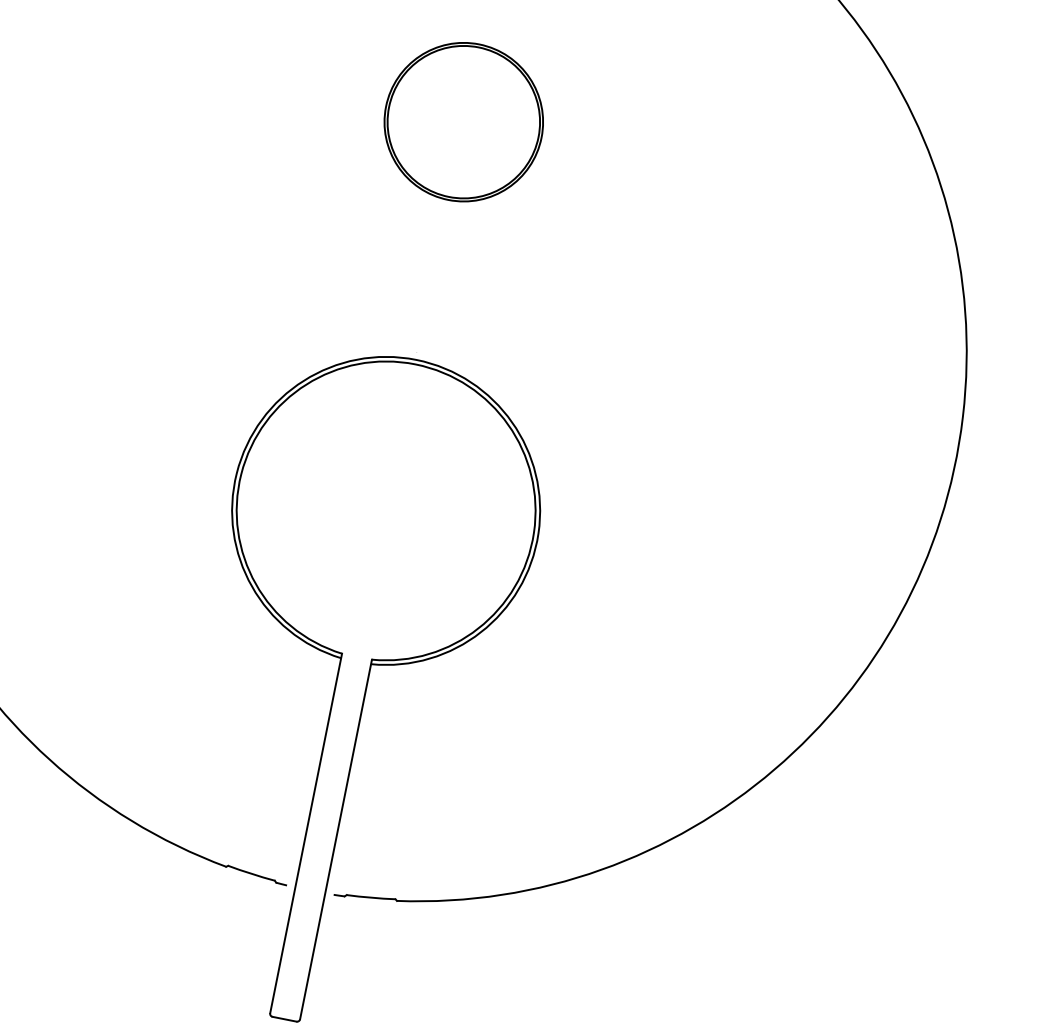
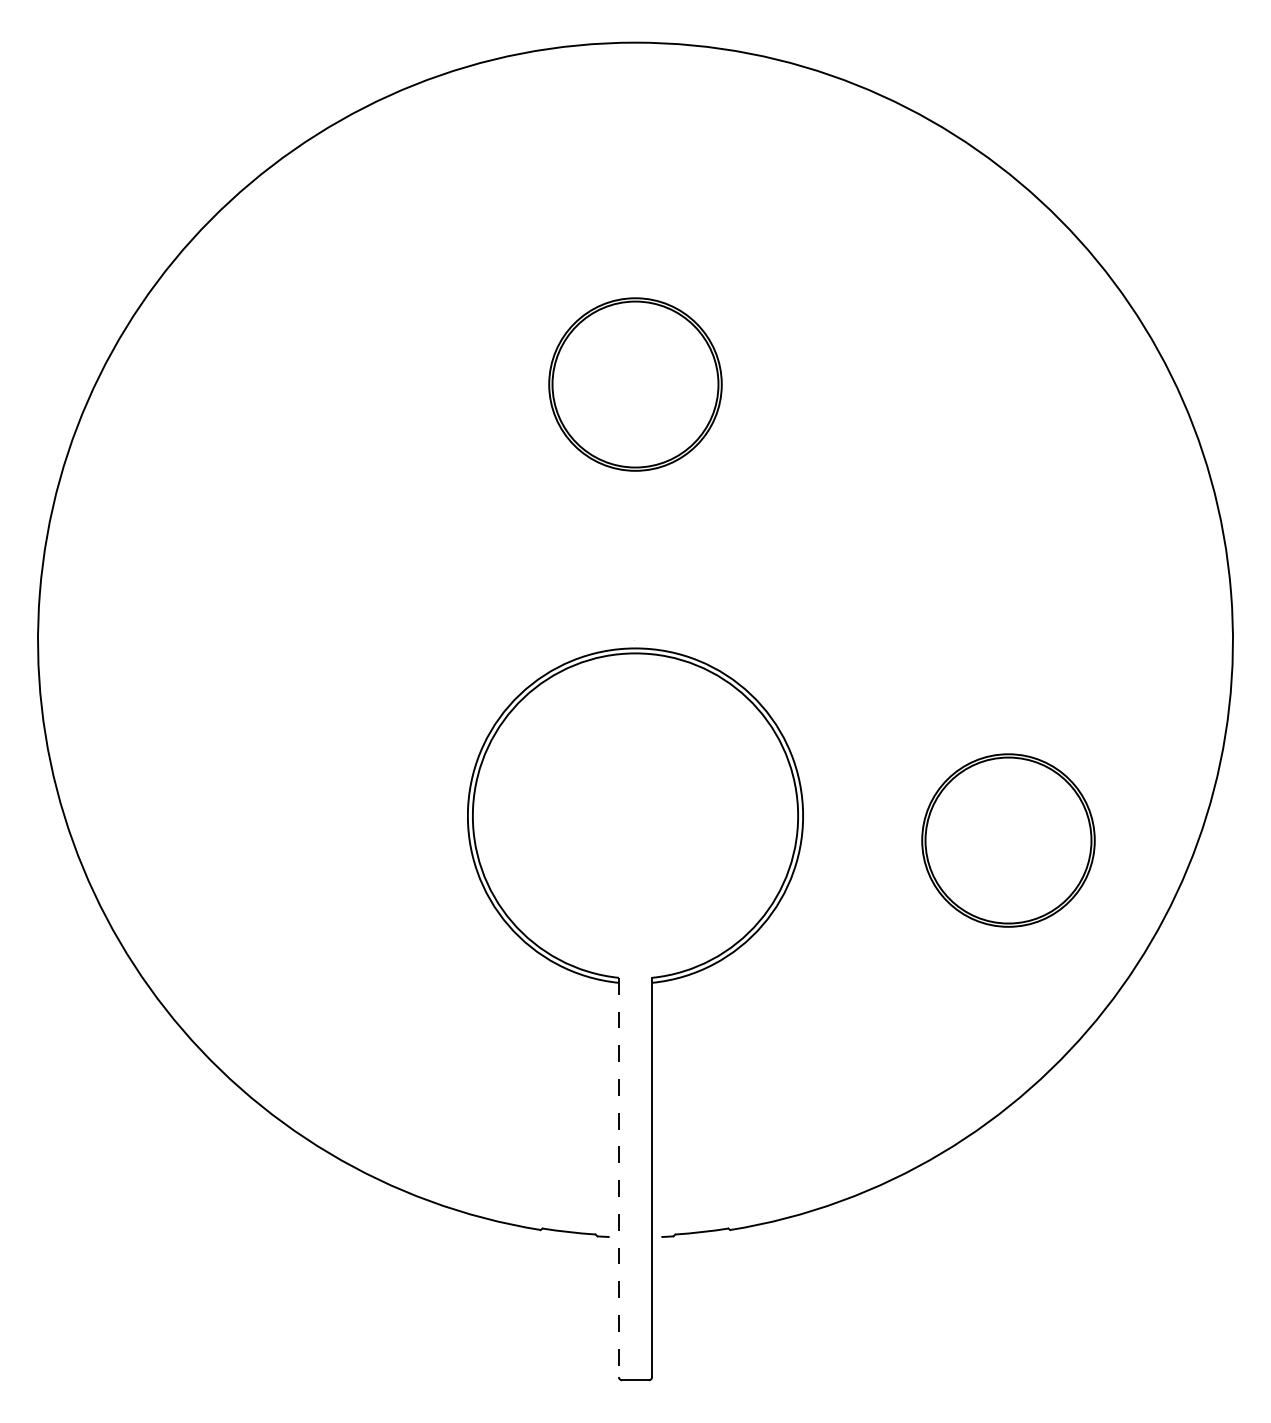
part: (717, 600) -> (1008, 840), added
line: (305, 833) -> (618, 1177), solid -> dashed

